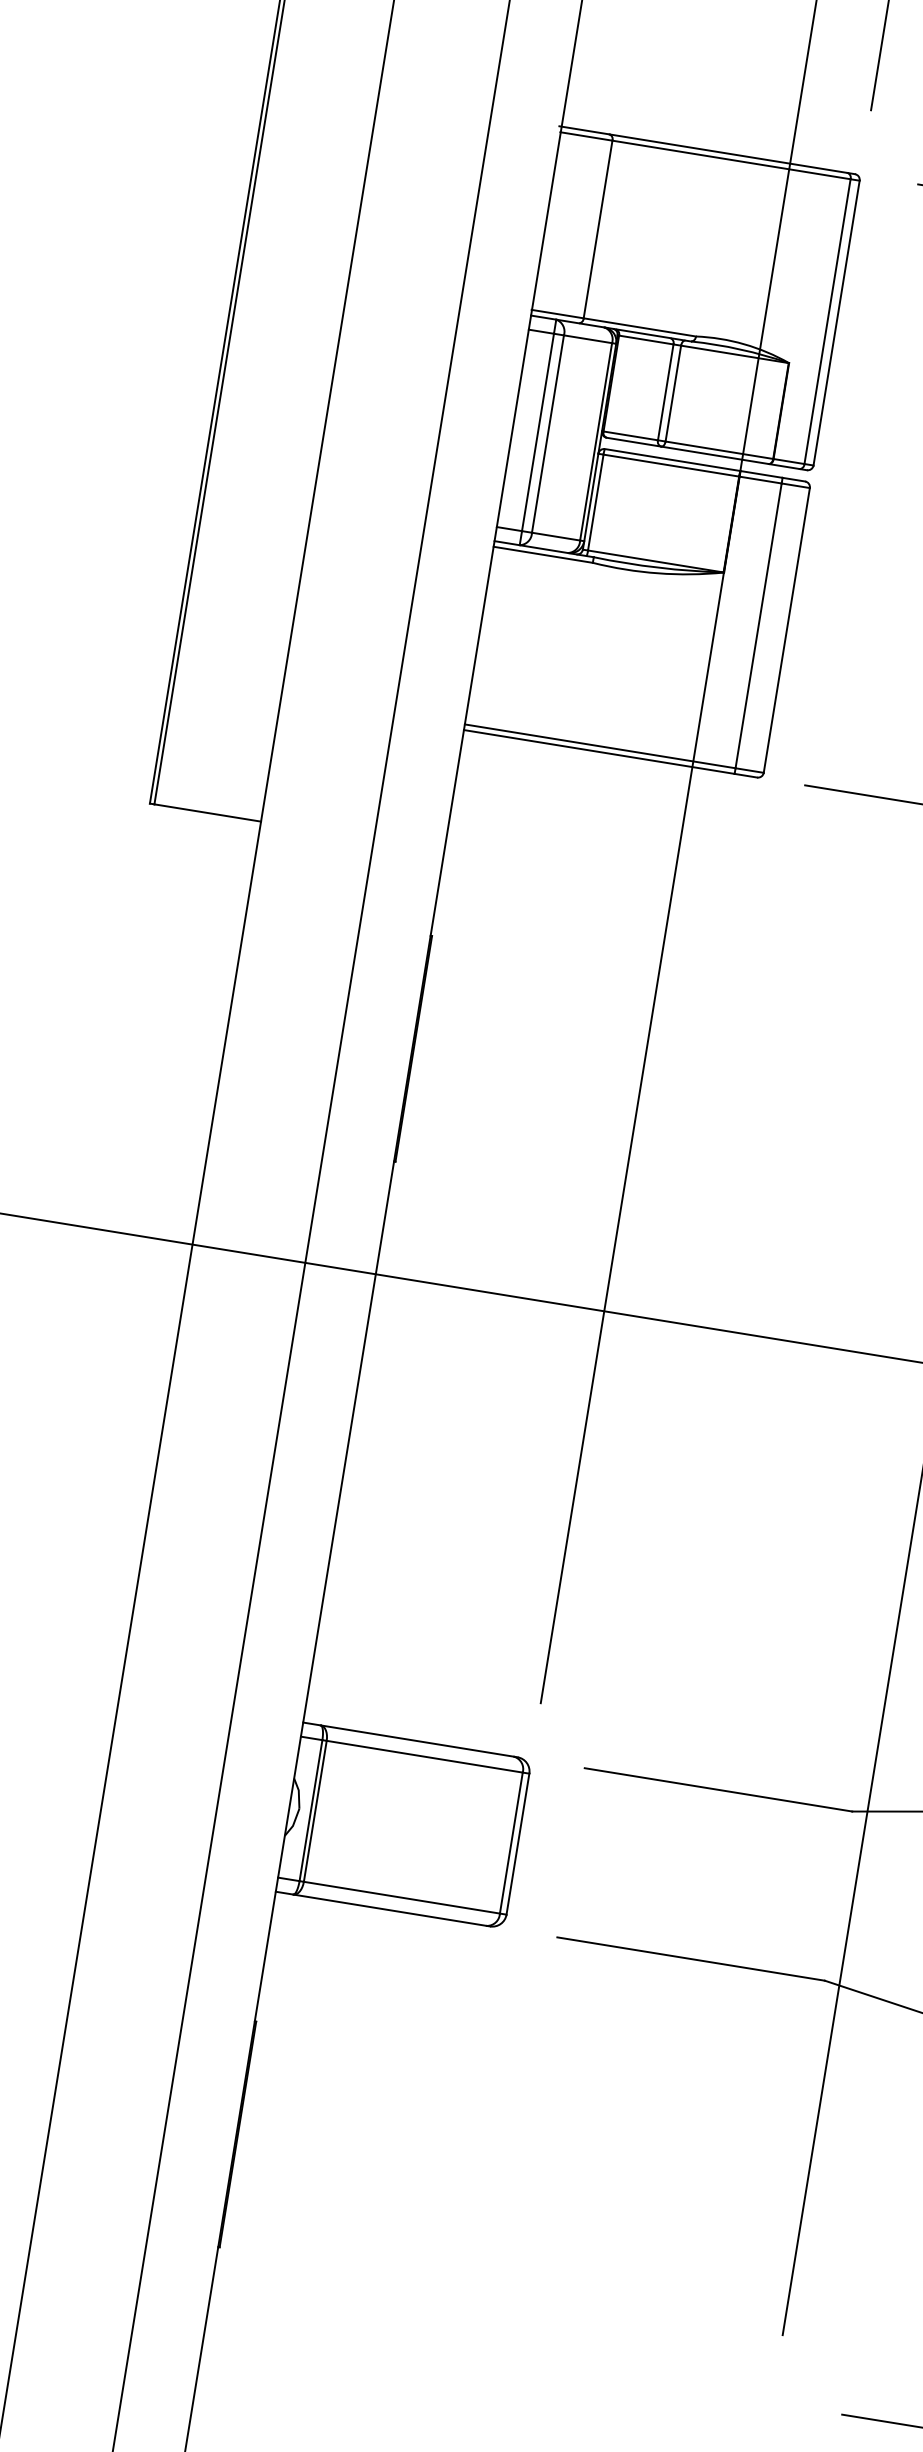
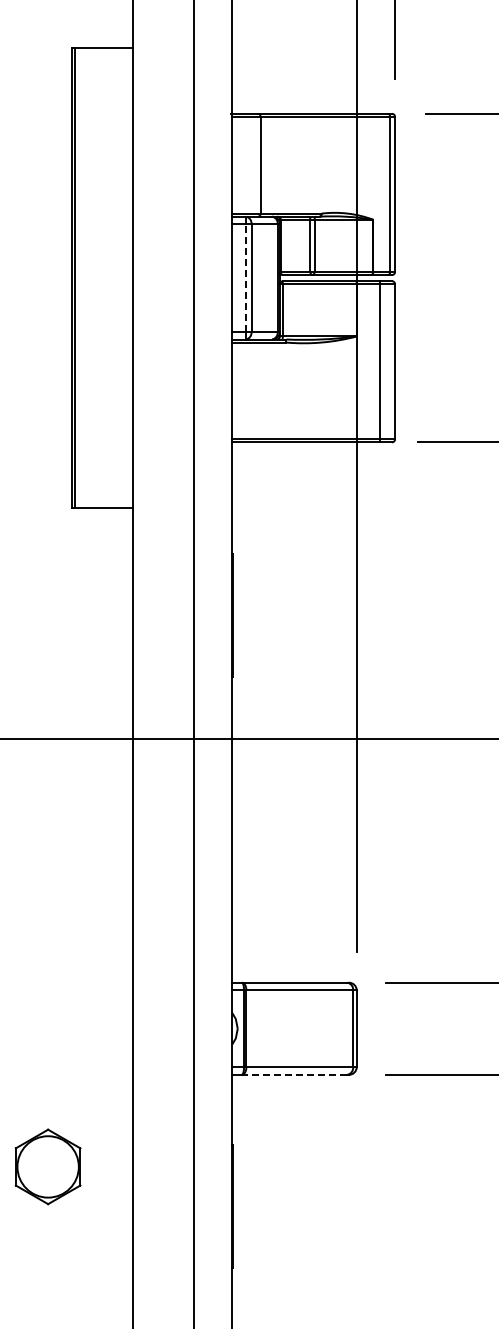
line: (538, 433) -> (246, 278), solid -> dashed
line: (390, 1909) -> (294, 1074), solid -> dashed

